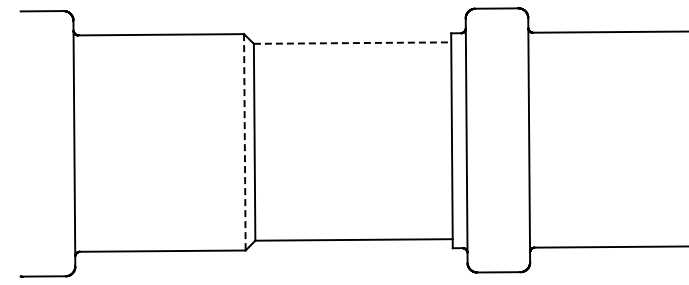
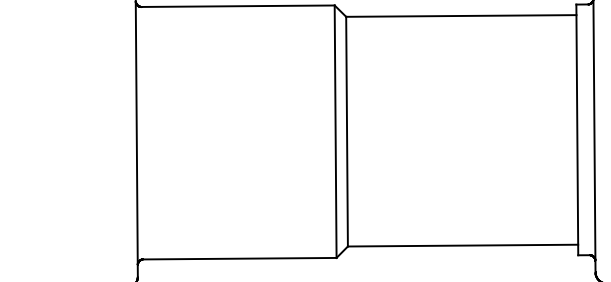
line: (352, 43) -> (461, 16), dashed -> solid
line: (244, 142) -> (335, 131), dashed -> solid

